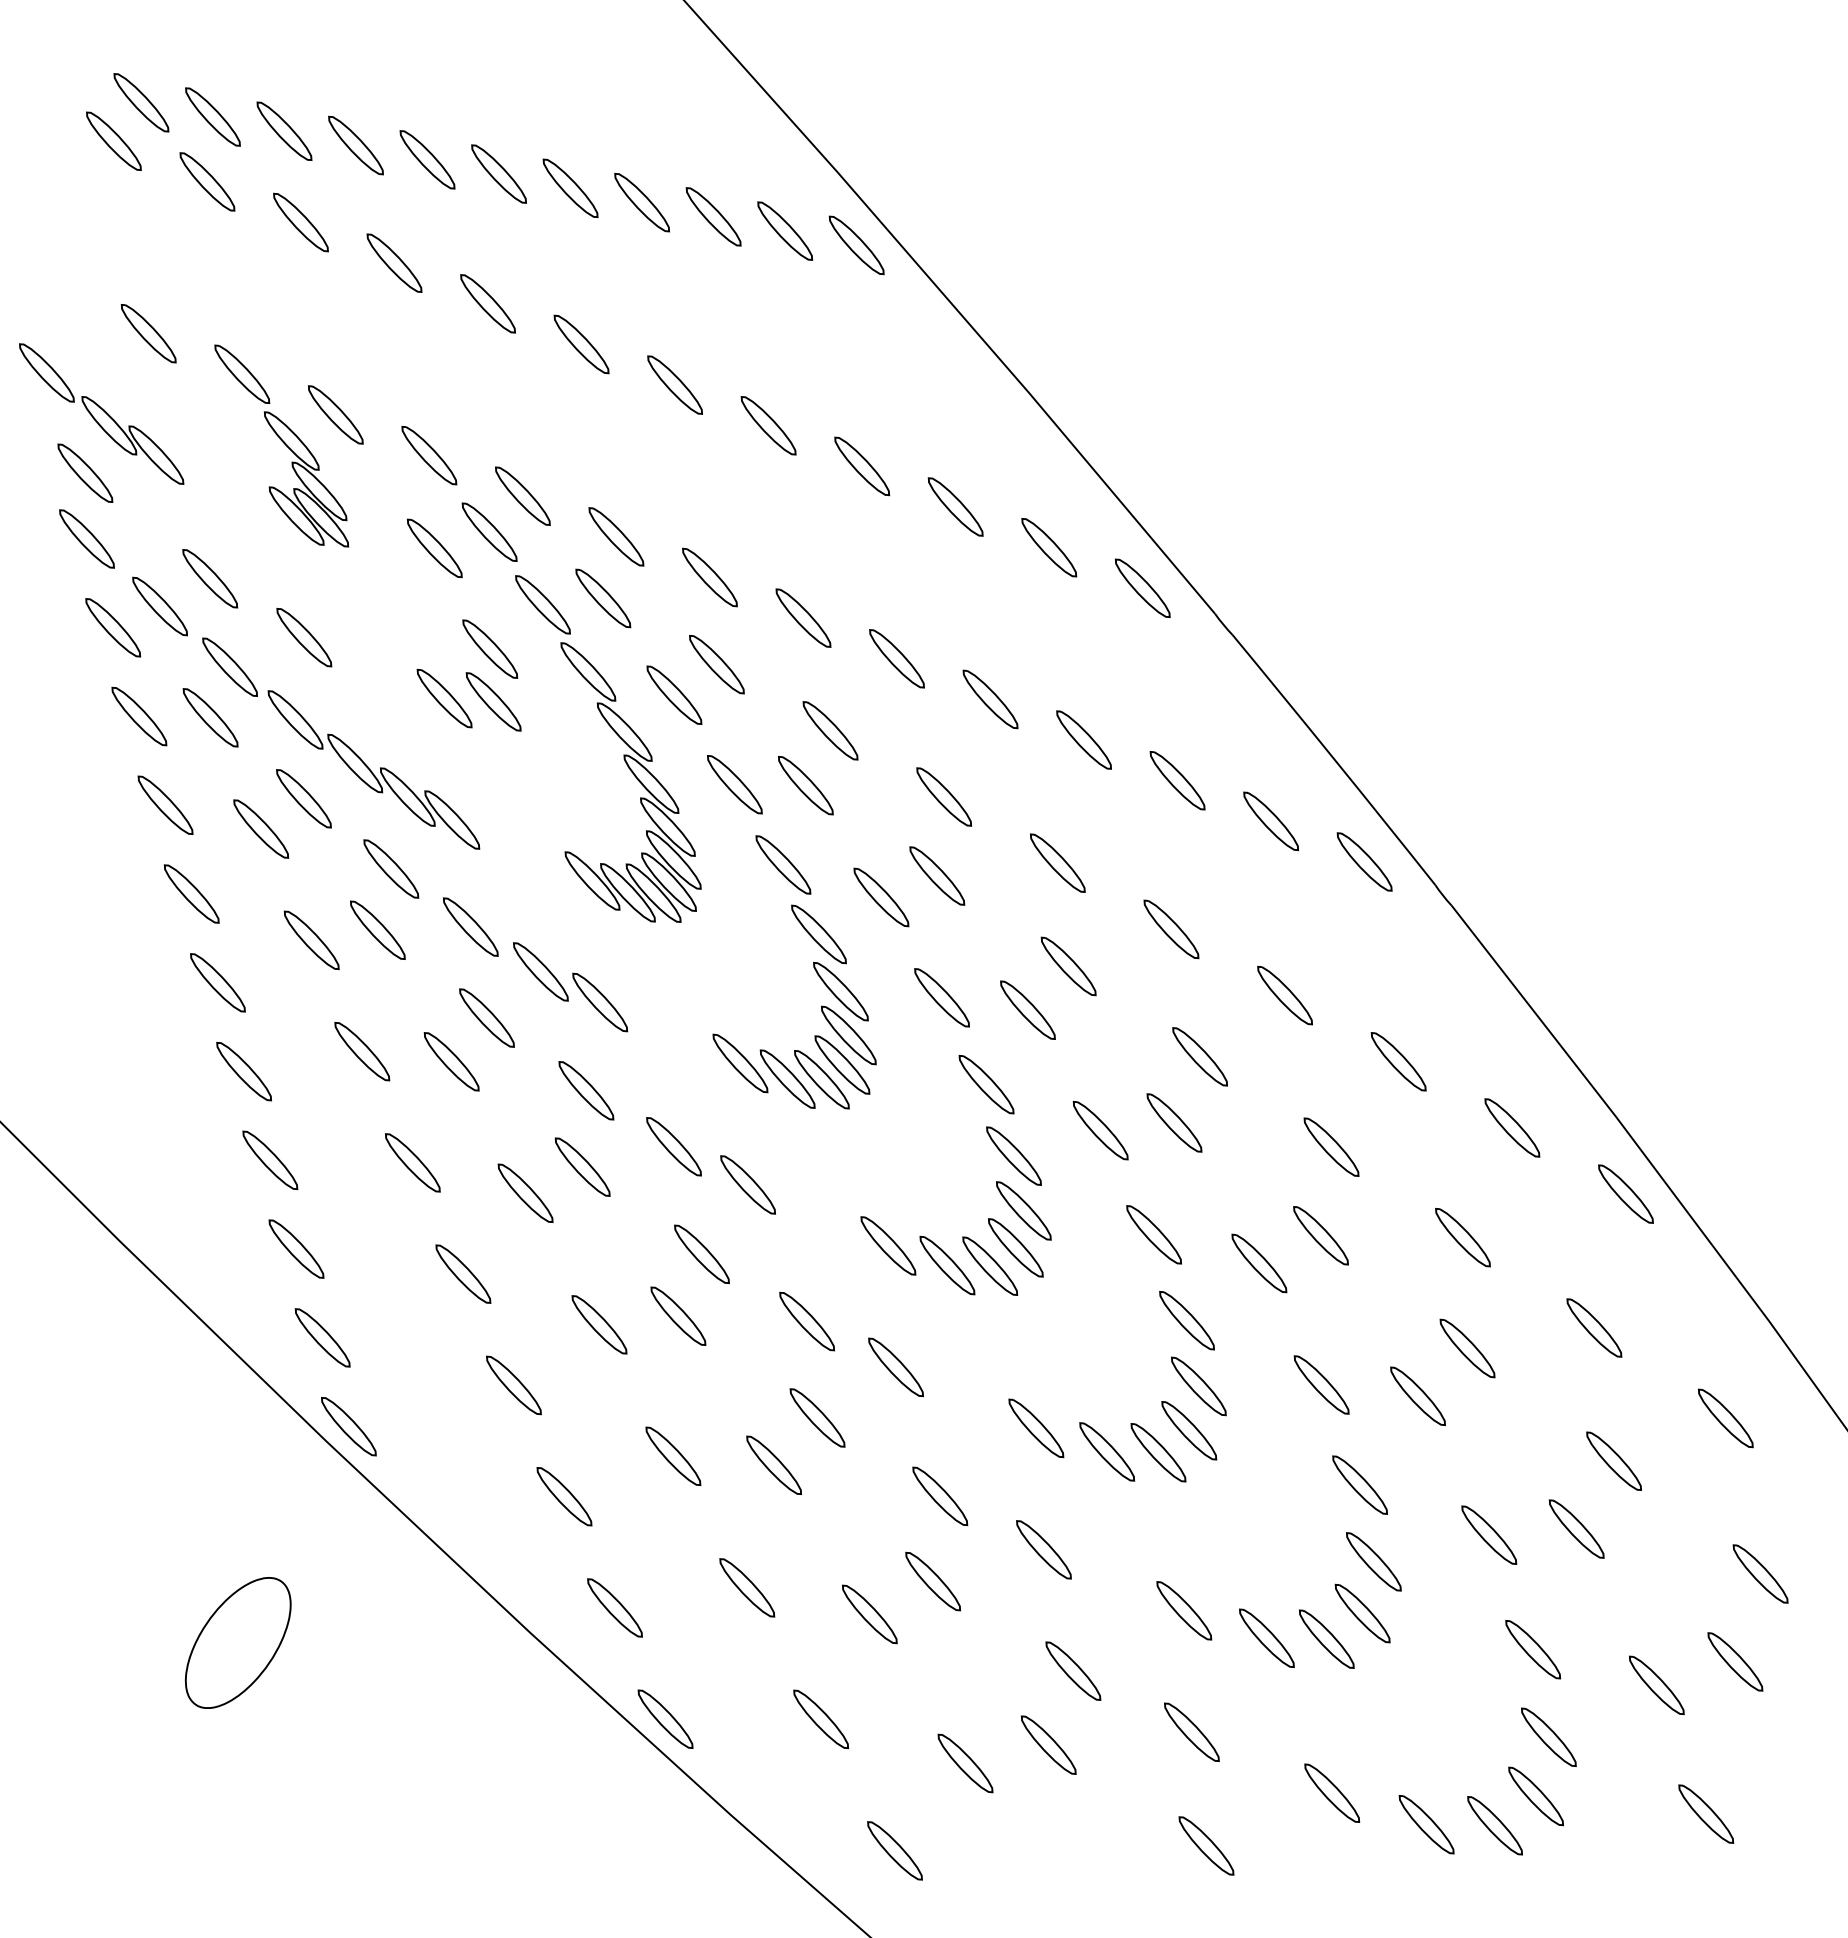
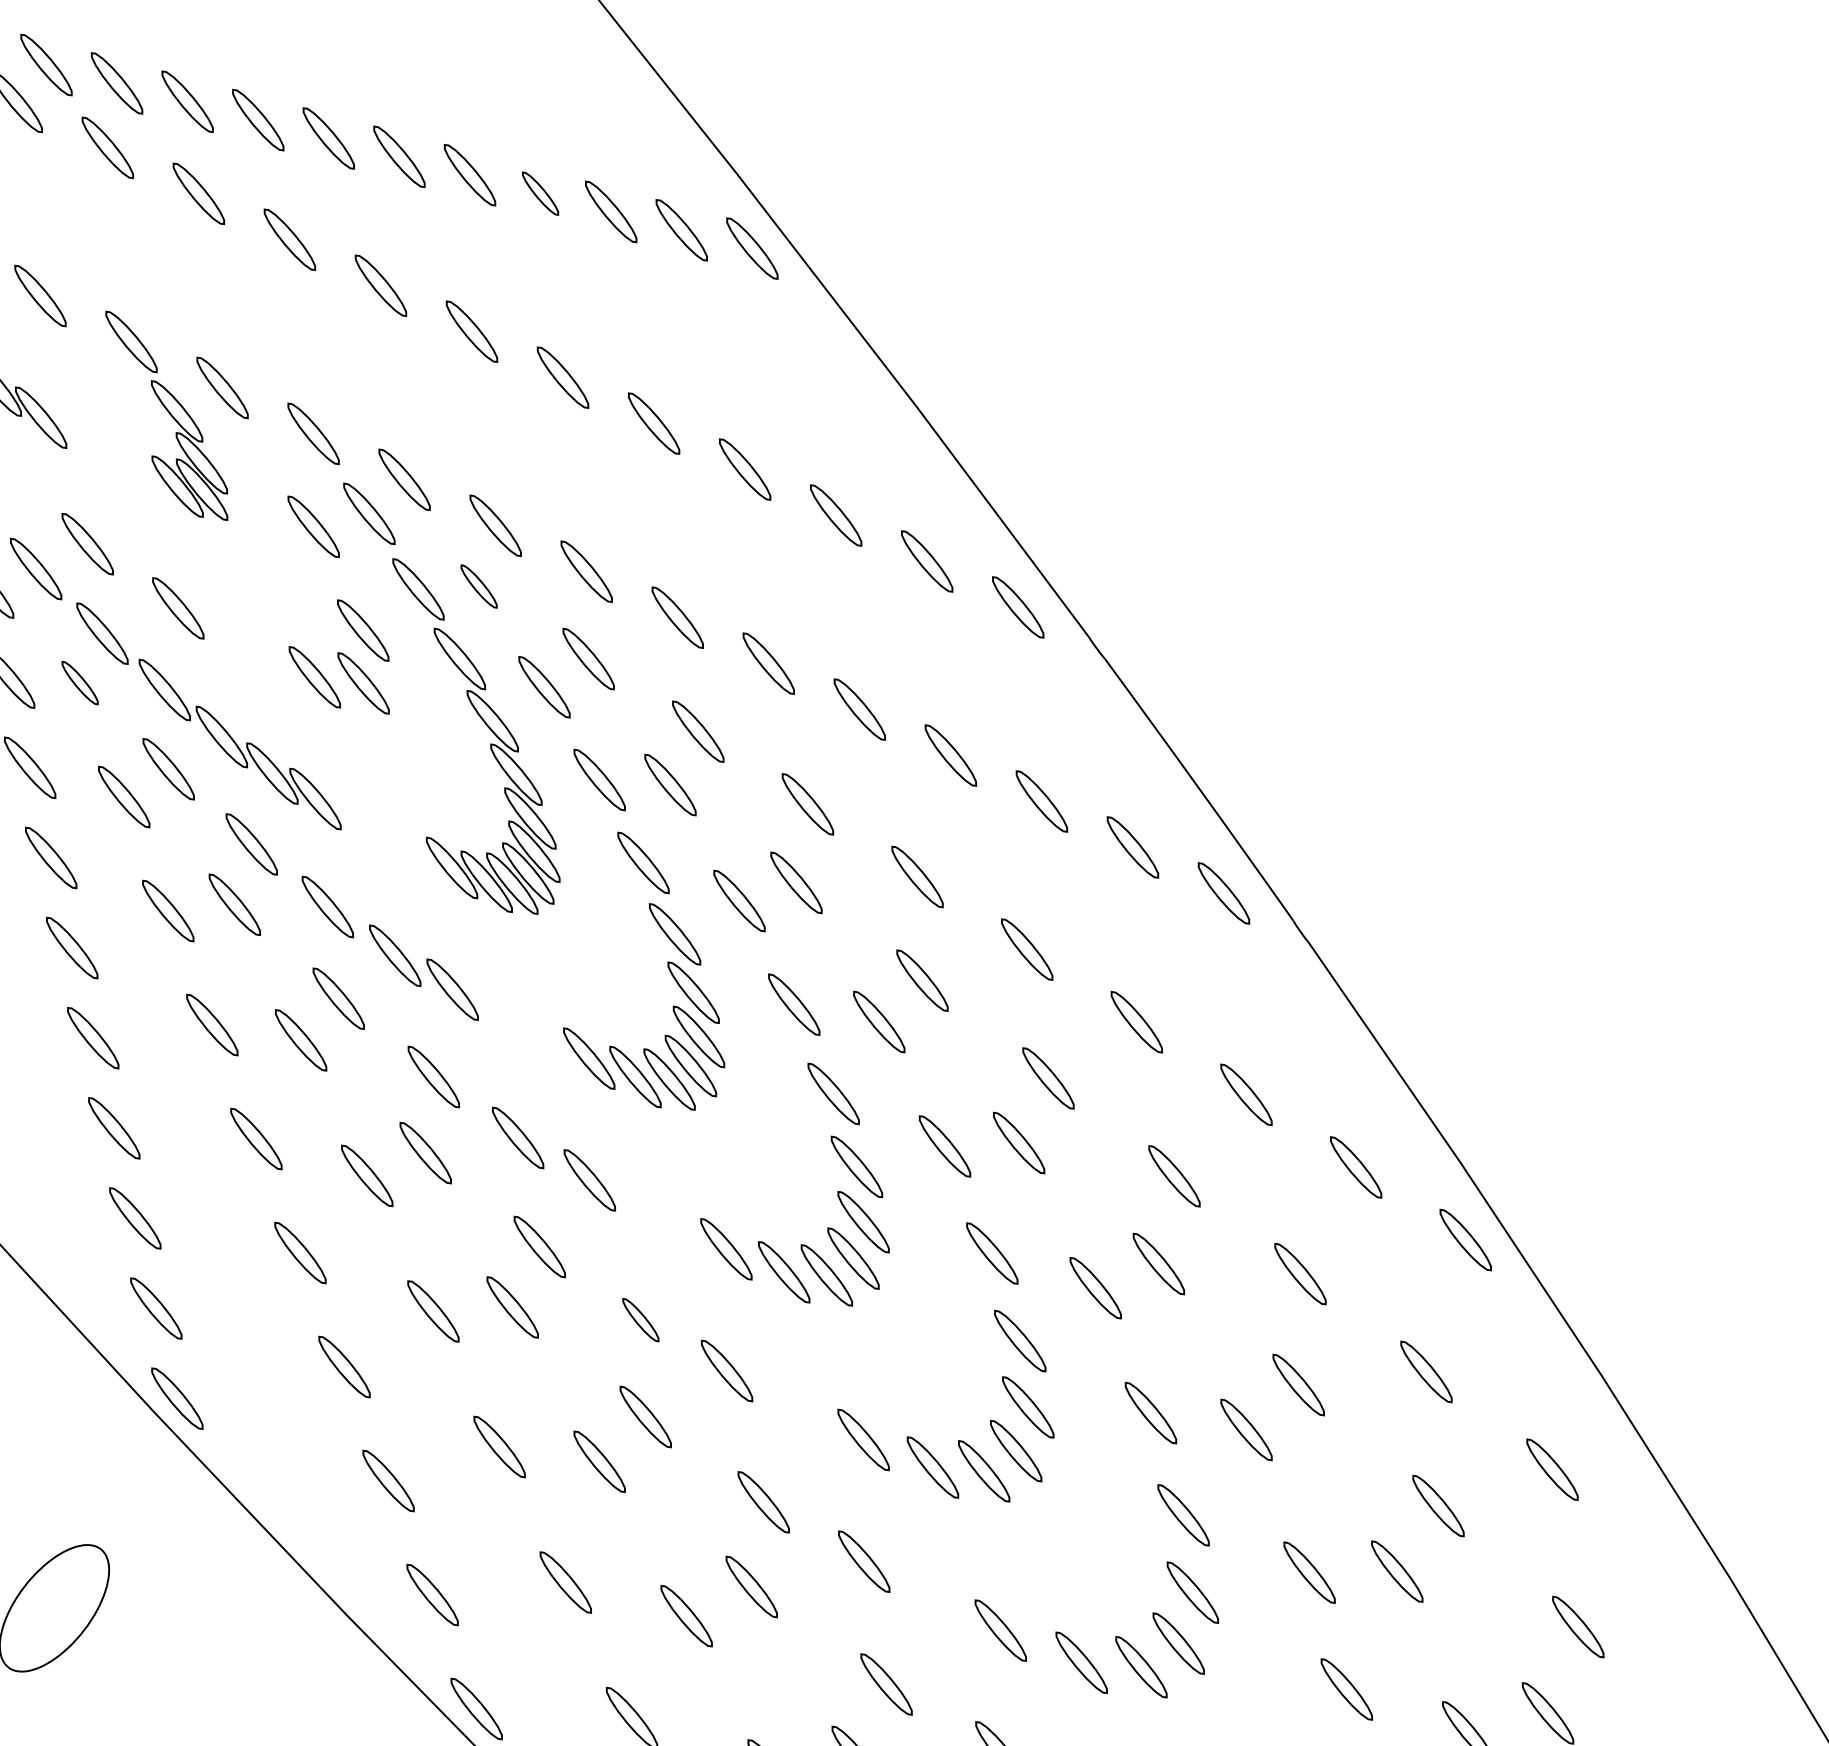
part: (641, 202) -> (539, 193), size x0.7
part: (603, 598) -> (479, 586), size x0.7
part: (210, 717) -> (80, 682), size x0.7
part: (806, 1321) -> (640, 1320), size x0.7

